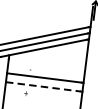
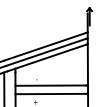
line: (43, 87) -> (51, 94), dashed -> solid

